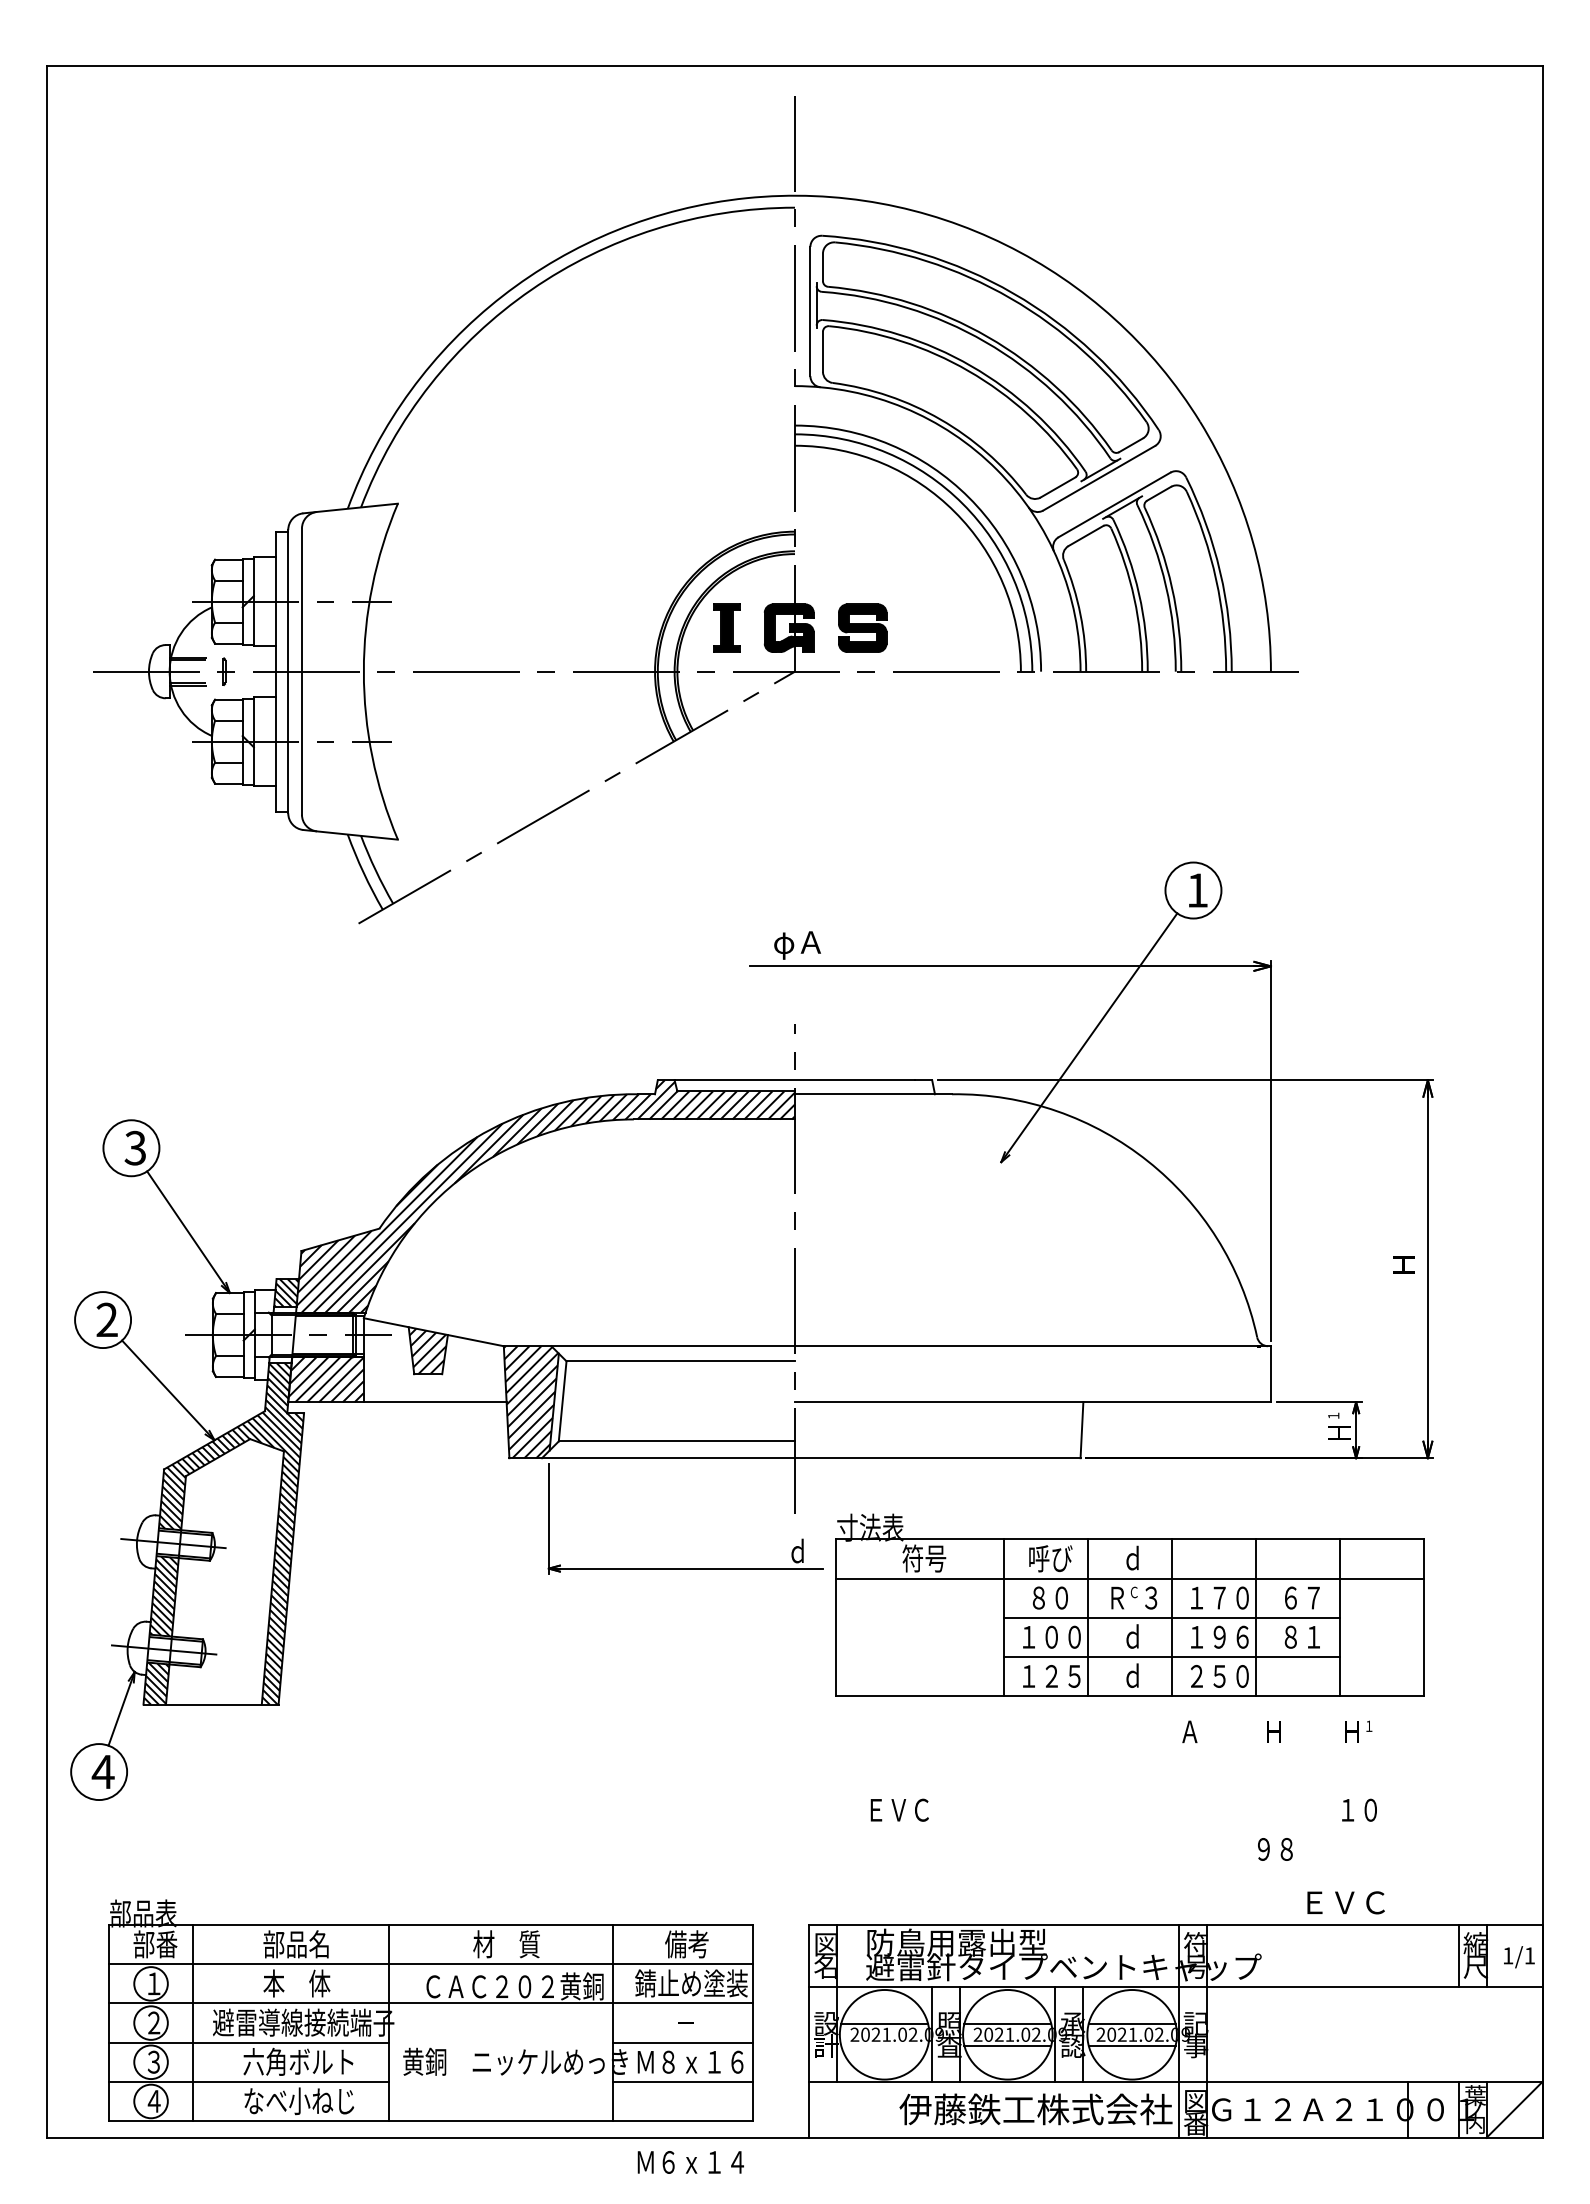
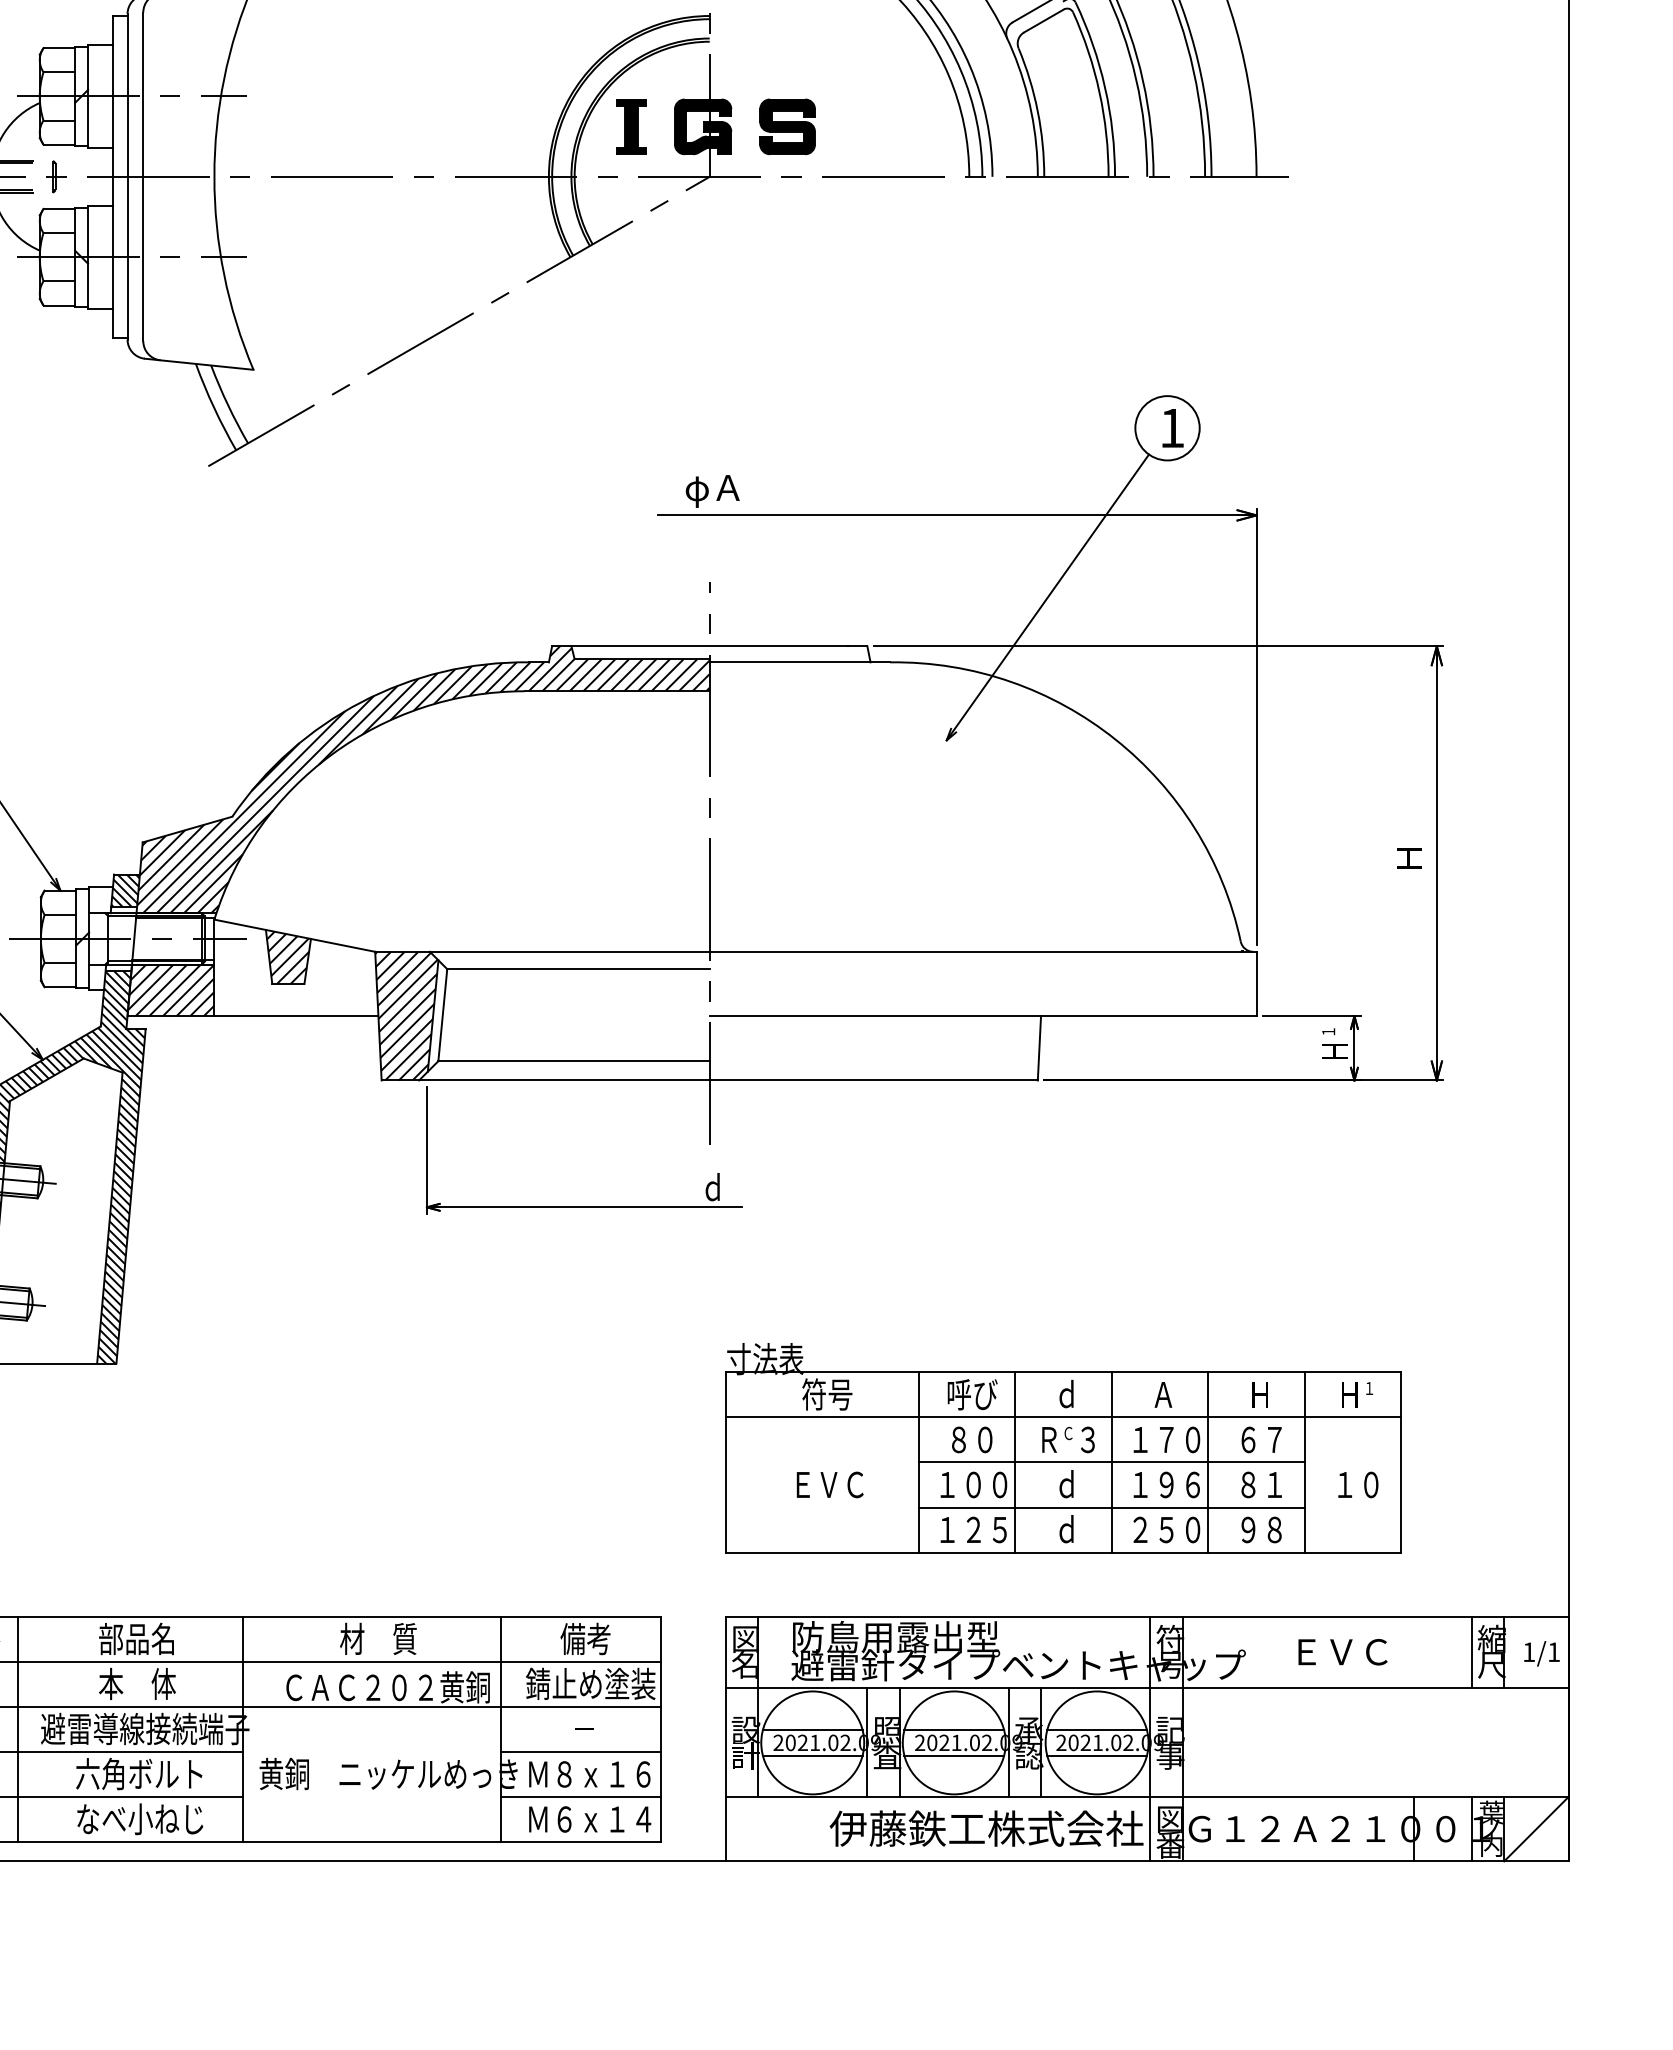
part: (1129, 1604) -> (1063, 1447), moved
text: (1345, 1902) -> (1342, 1651), moved
line: (884, 2045) -> (812, 1755), added
text: (690, 2162) -> (589, 1819), moved

